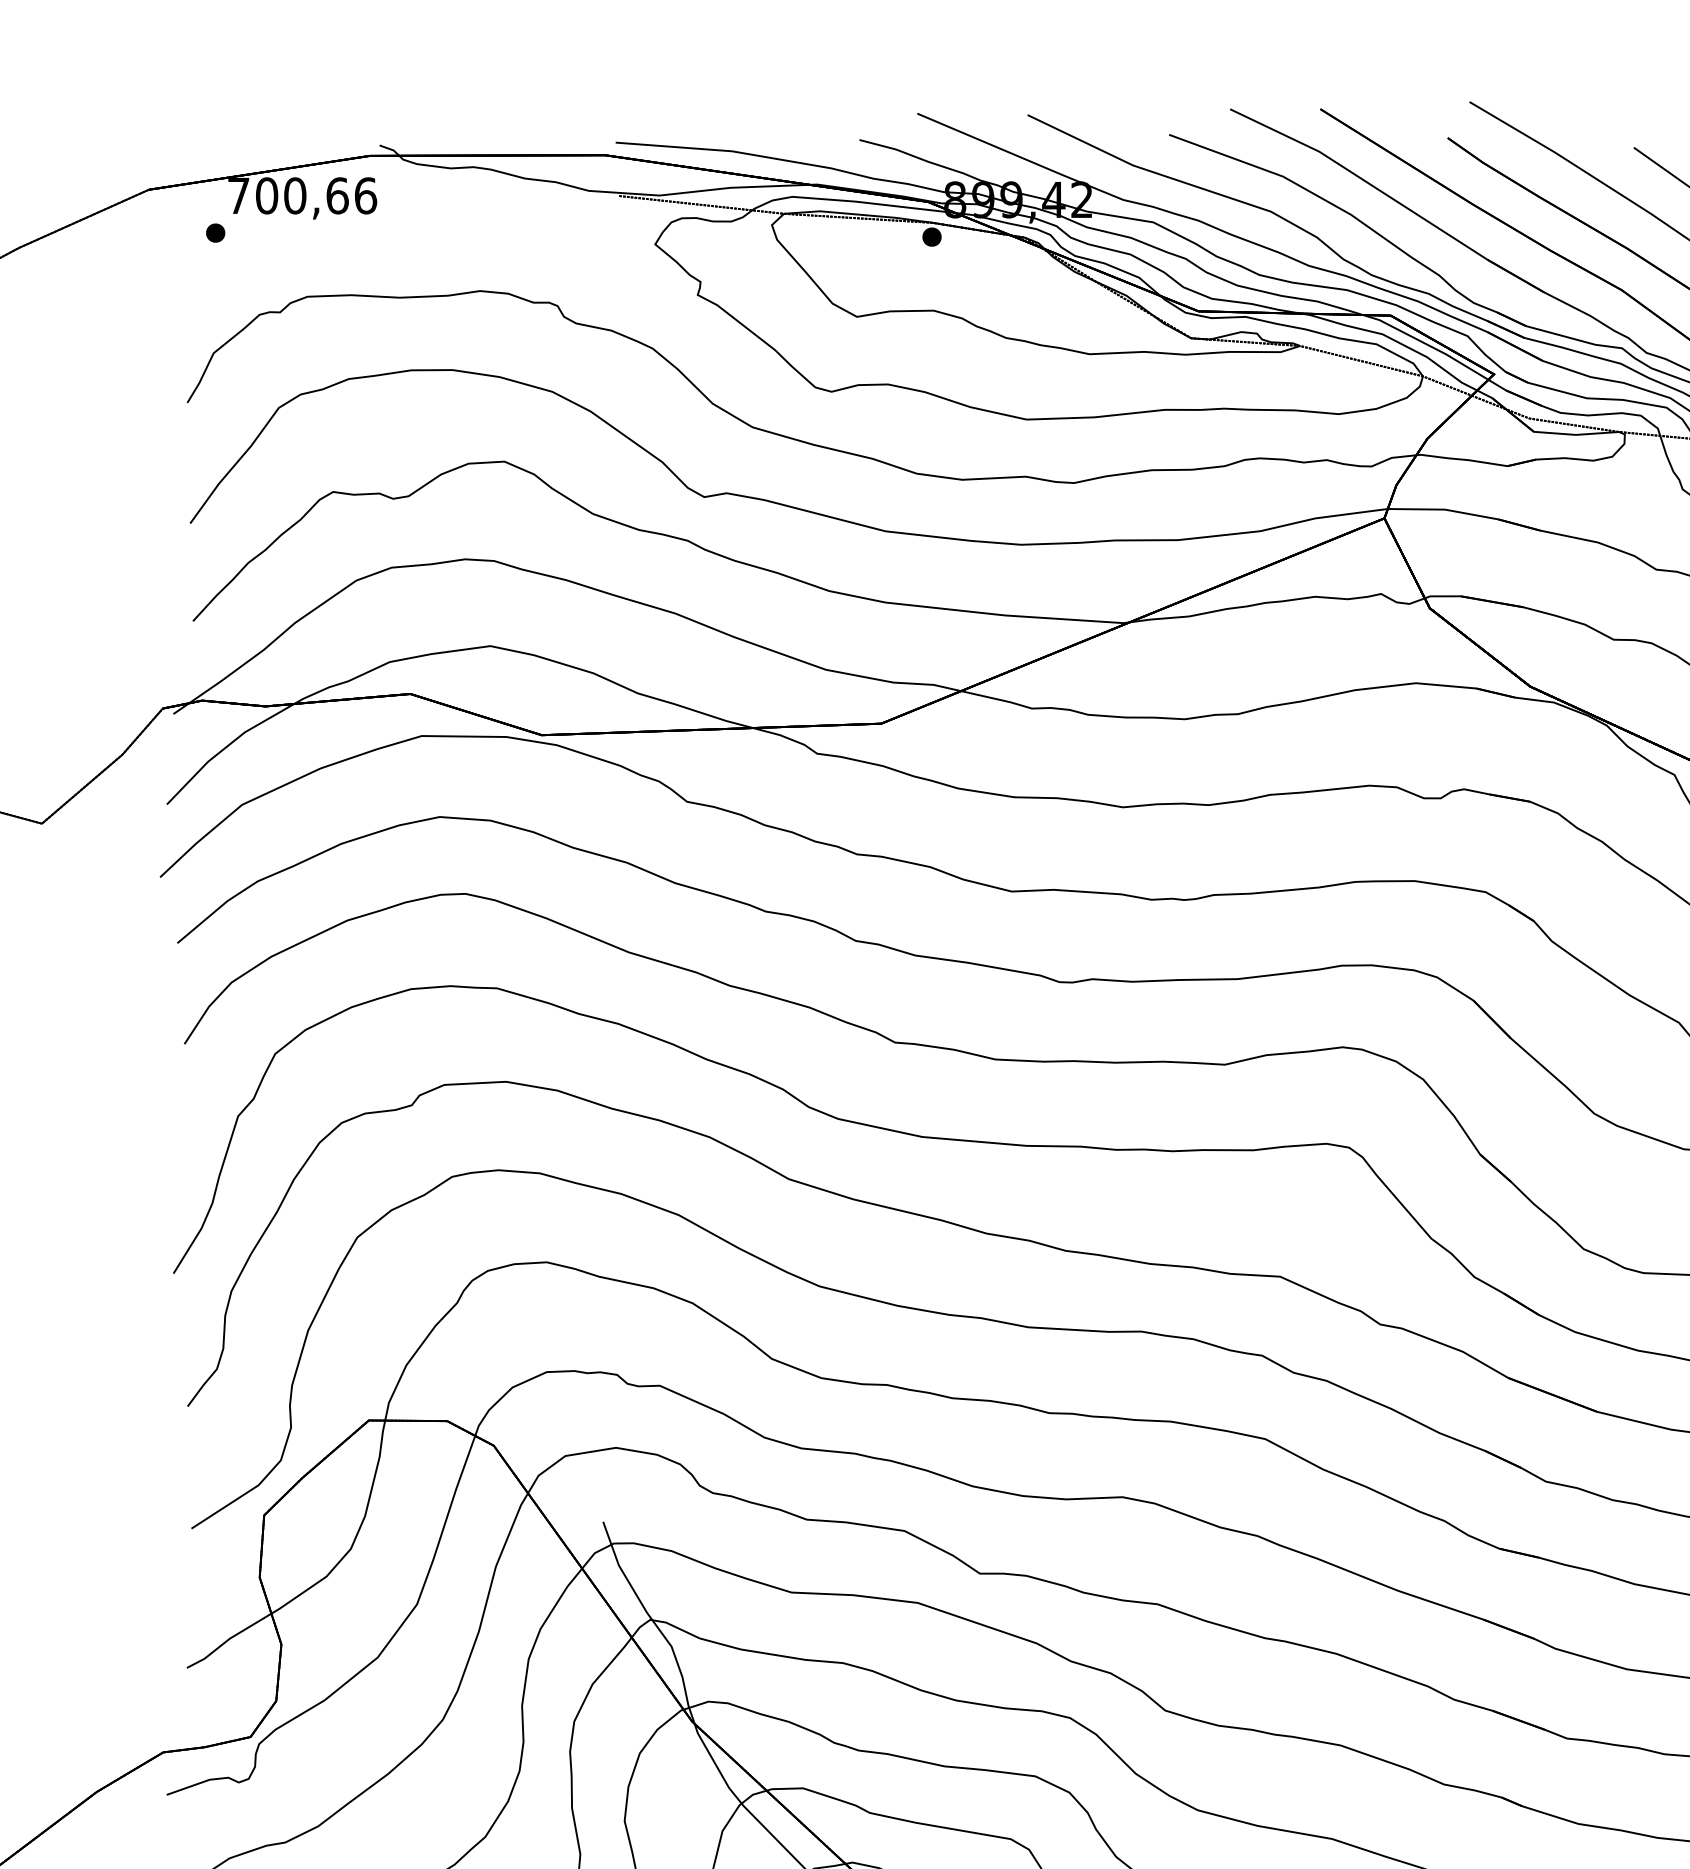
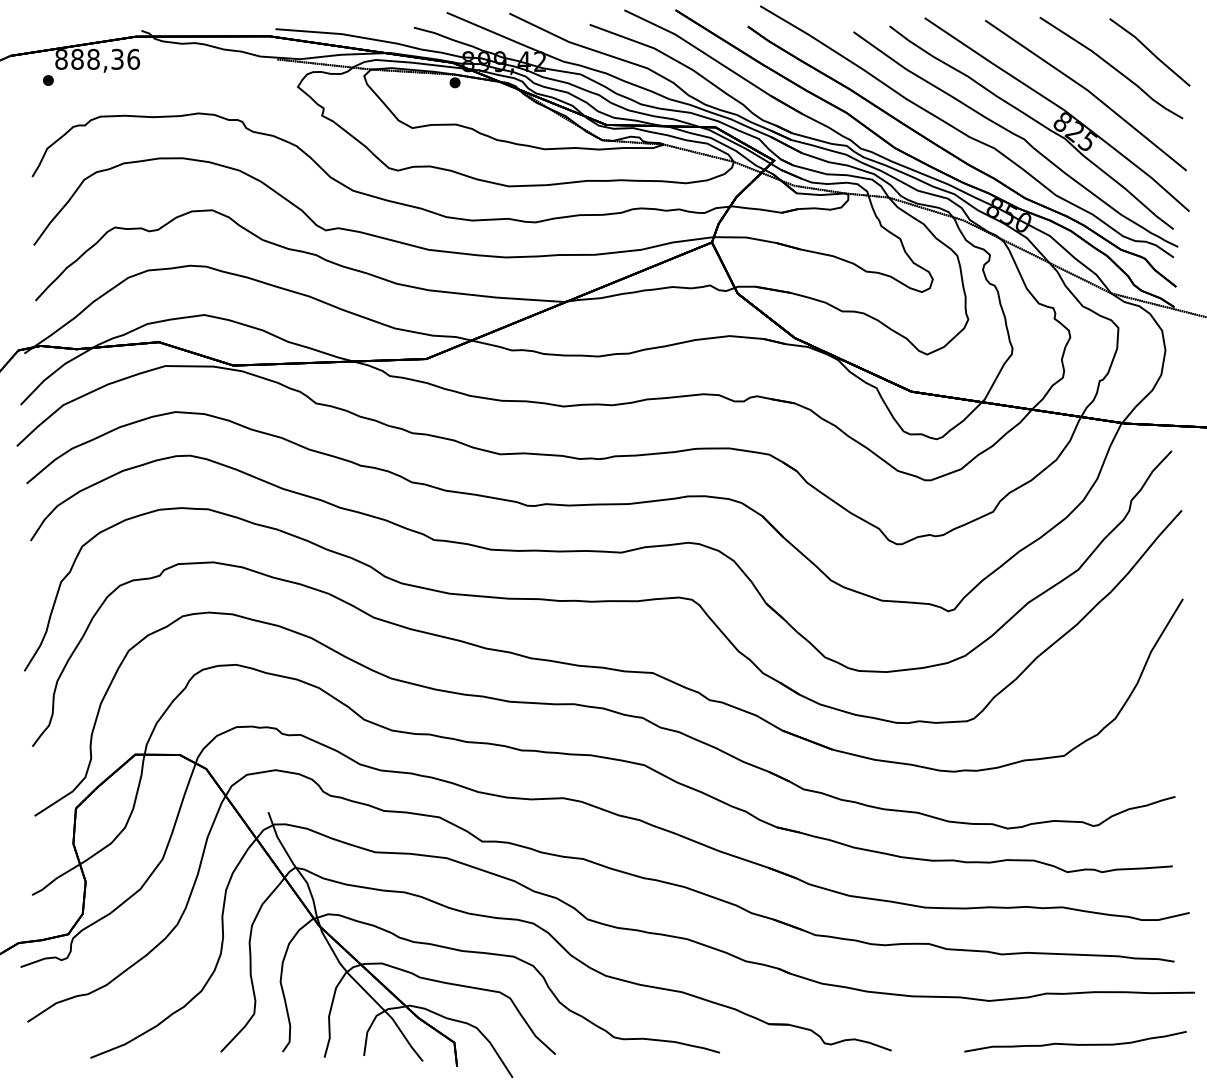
text: (288, 194) -> (89, 58), 700,66 -> 888,36

